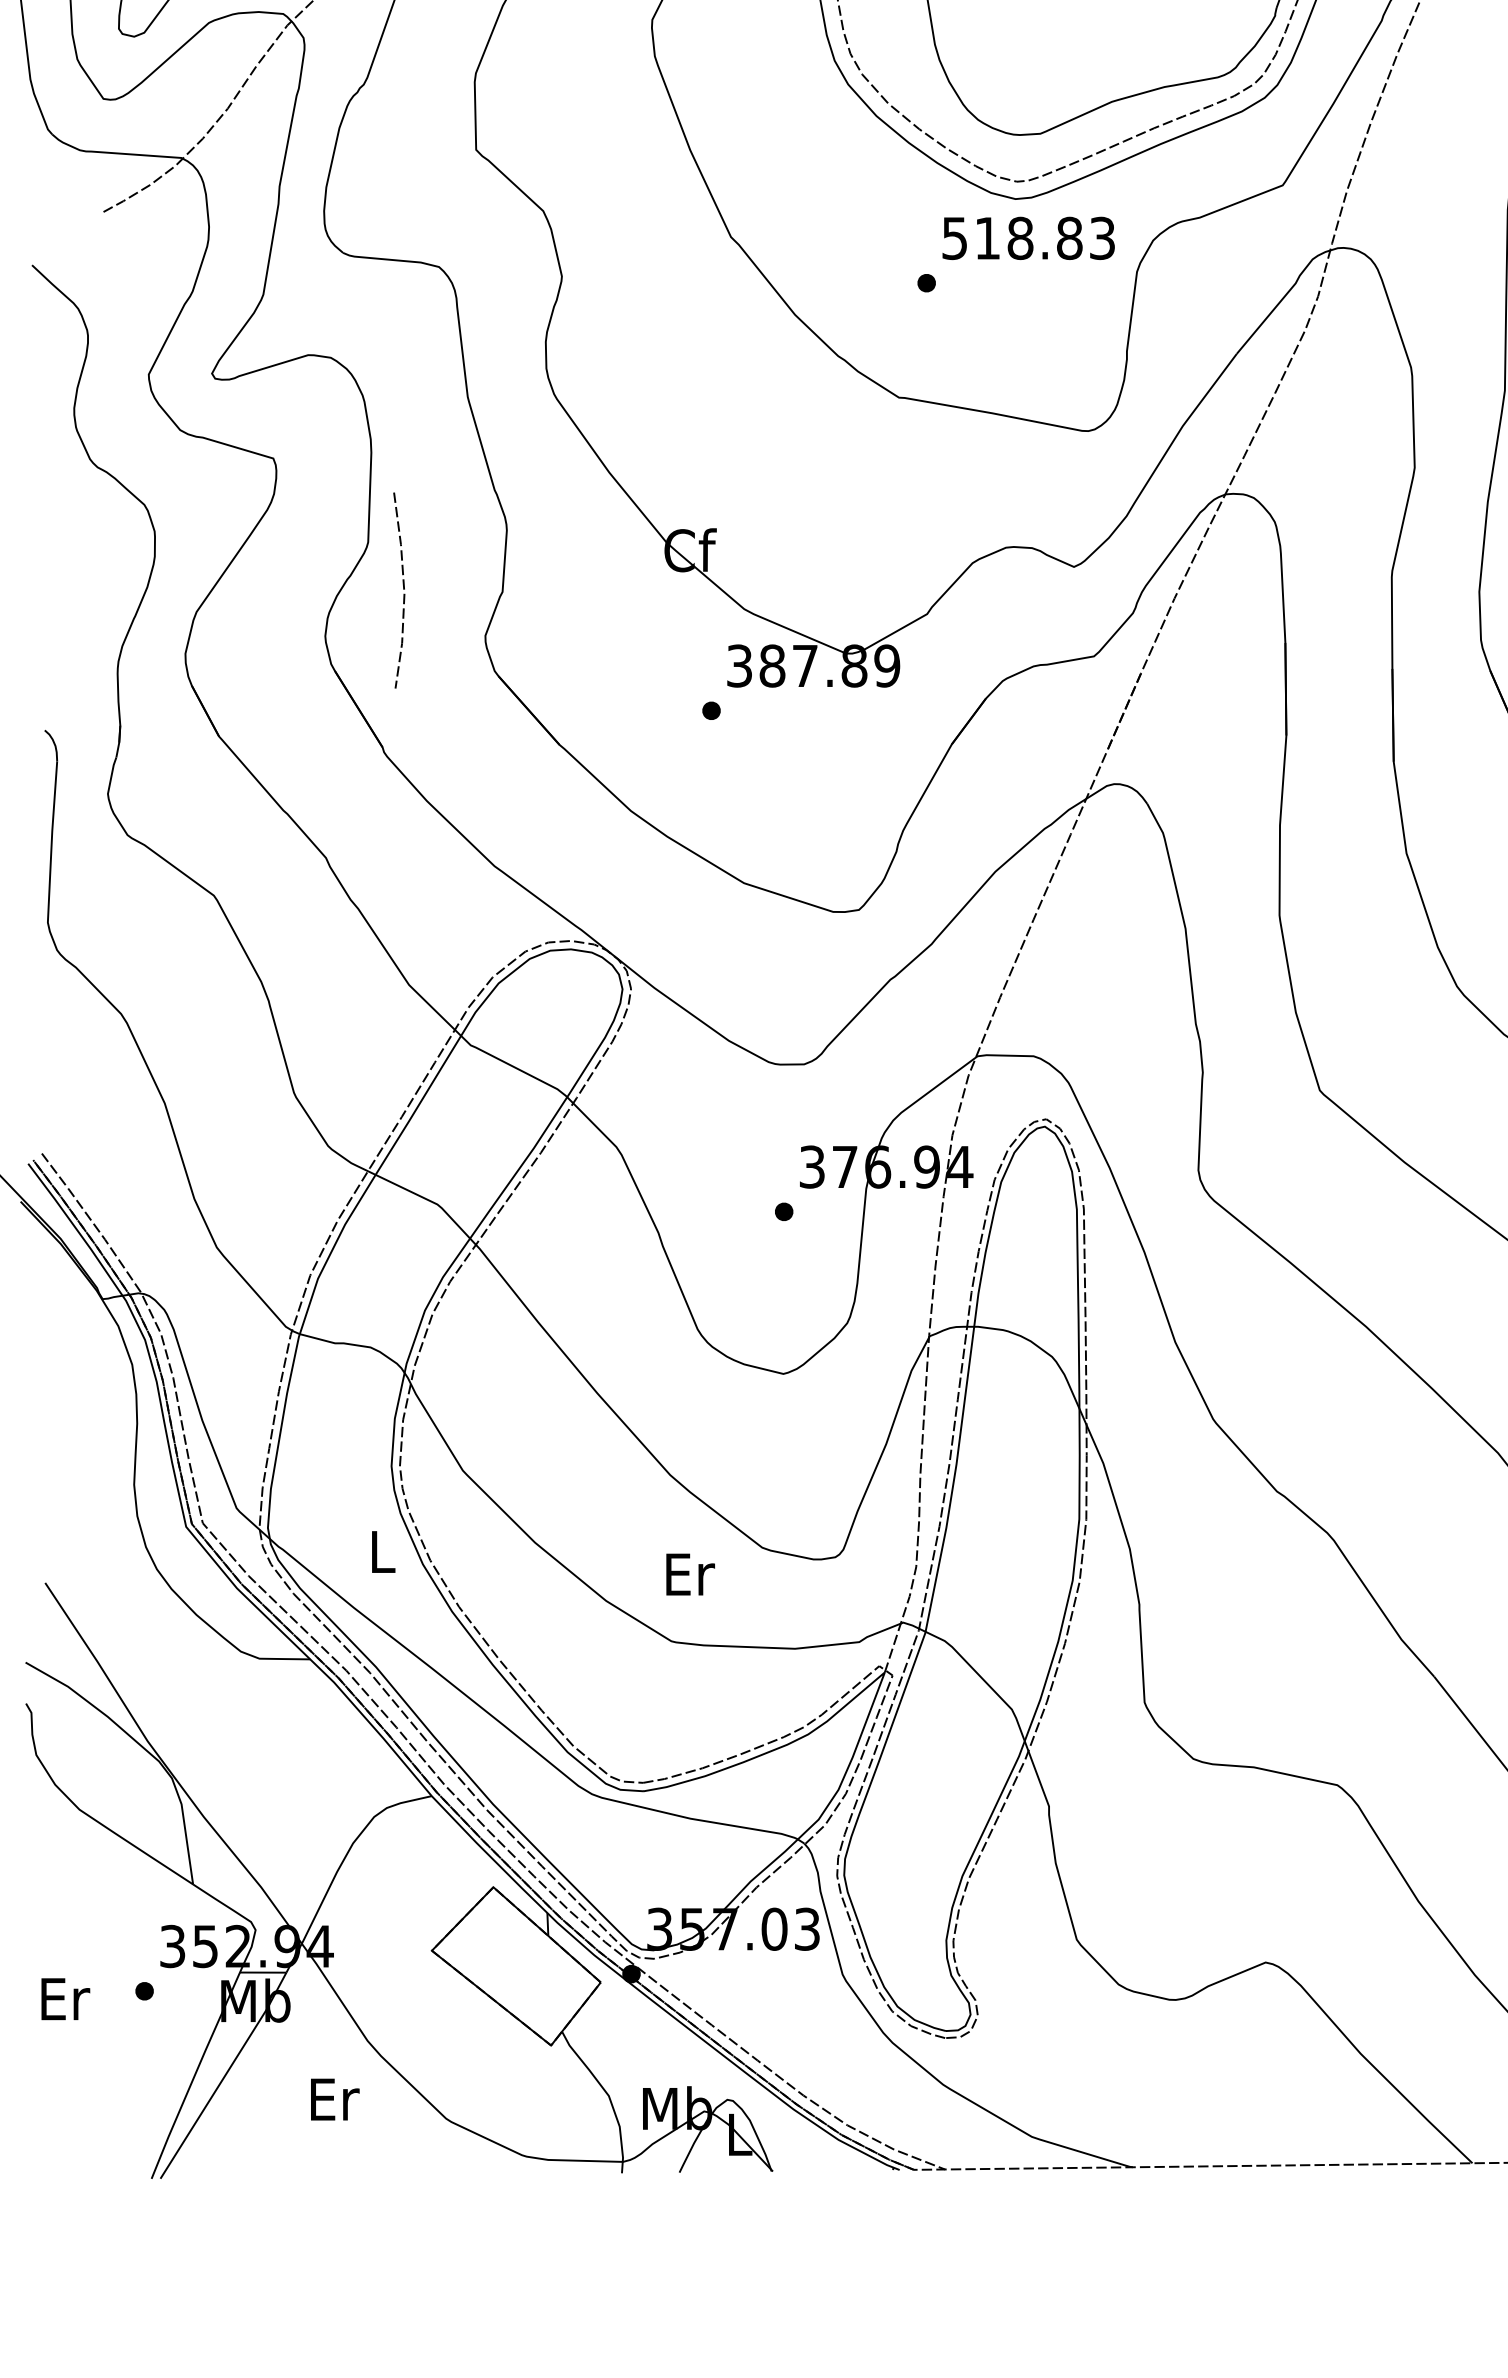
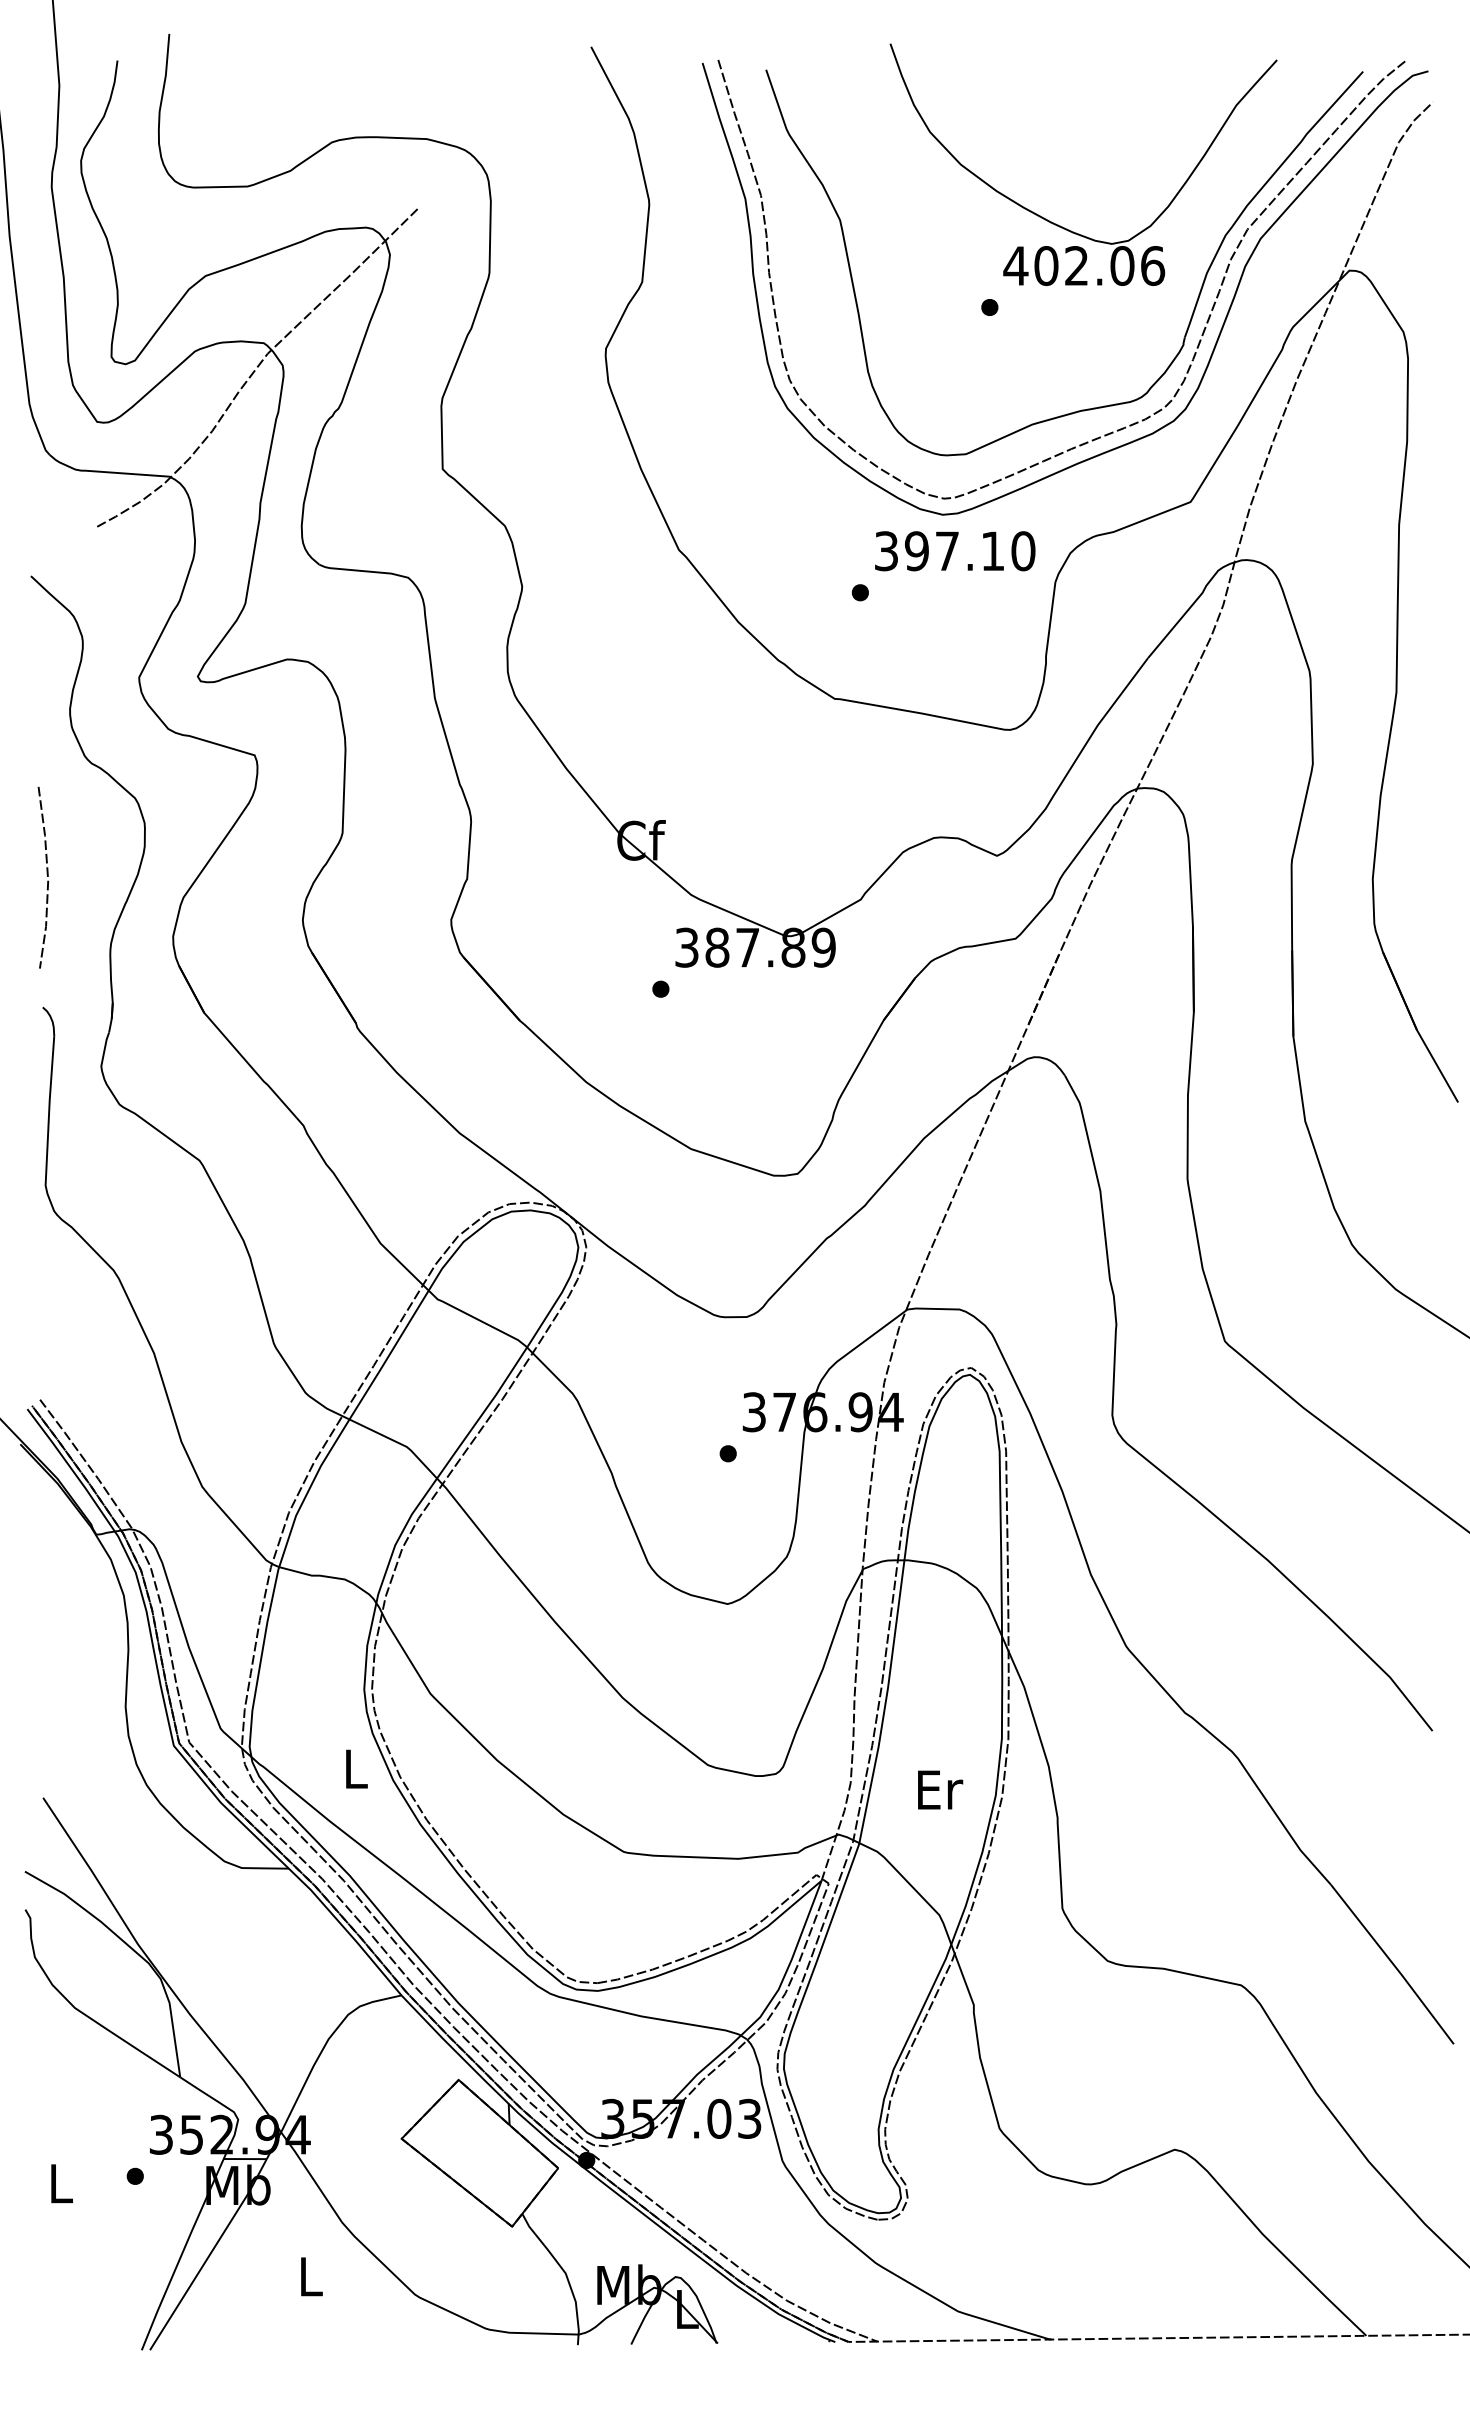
text: (1029, 238) -> (955, 551), 518.83 -> 397.10
line: (403, 589) -> (47, 876), moved
text: (690, 1573) -> (940, 1789), moved
text: (65, 1998) -> (61, 2183), Er -> L
text: (334, 2099) -> (311, 2276), Er -> L

